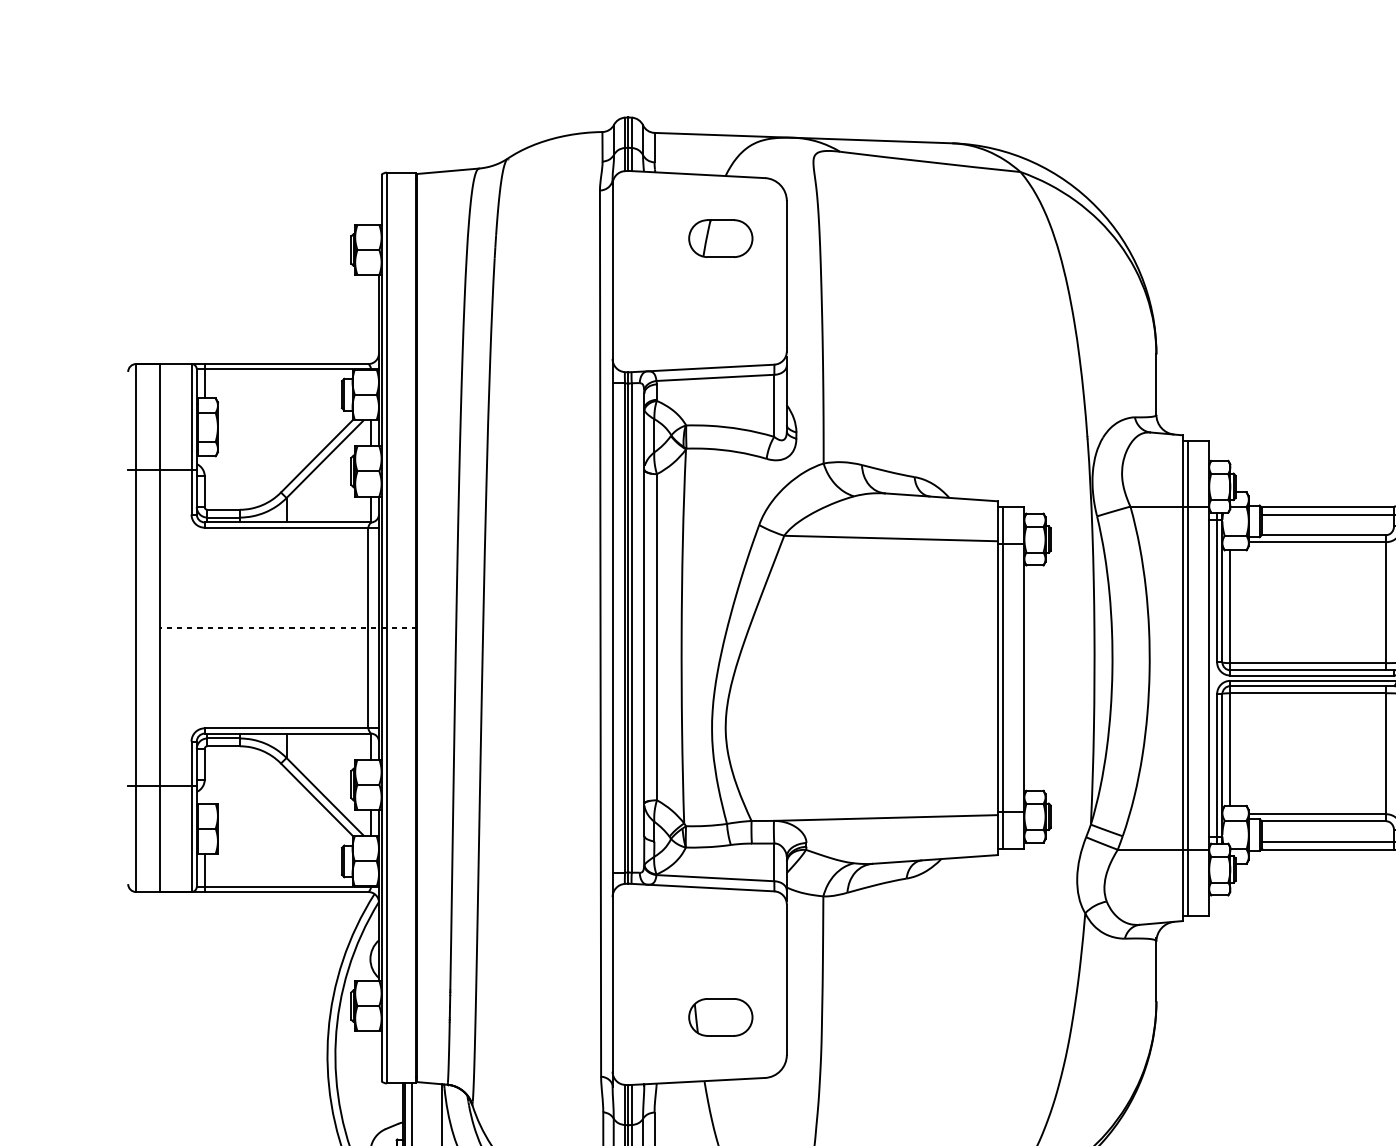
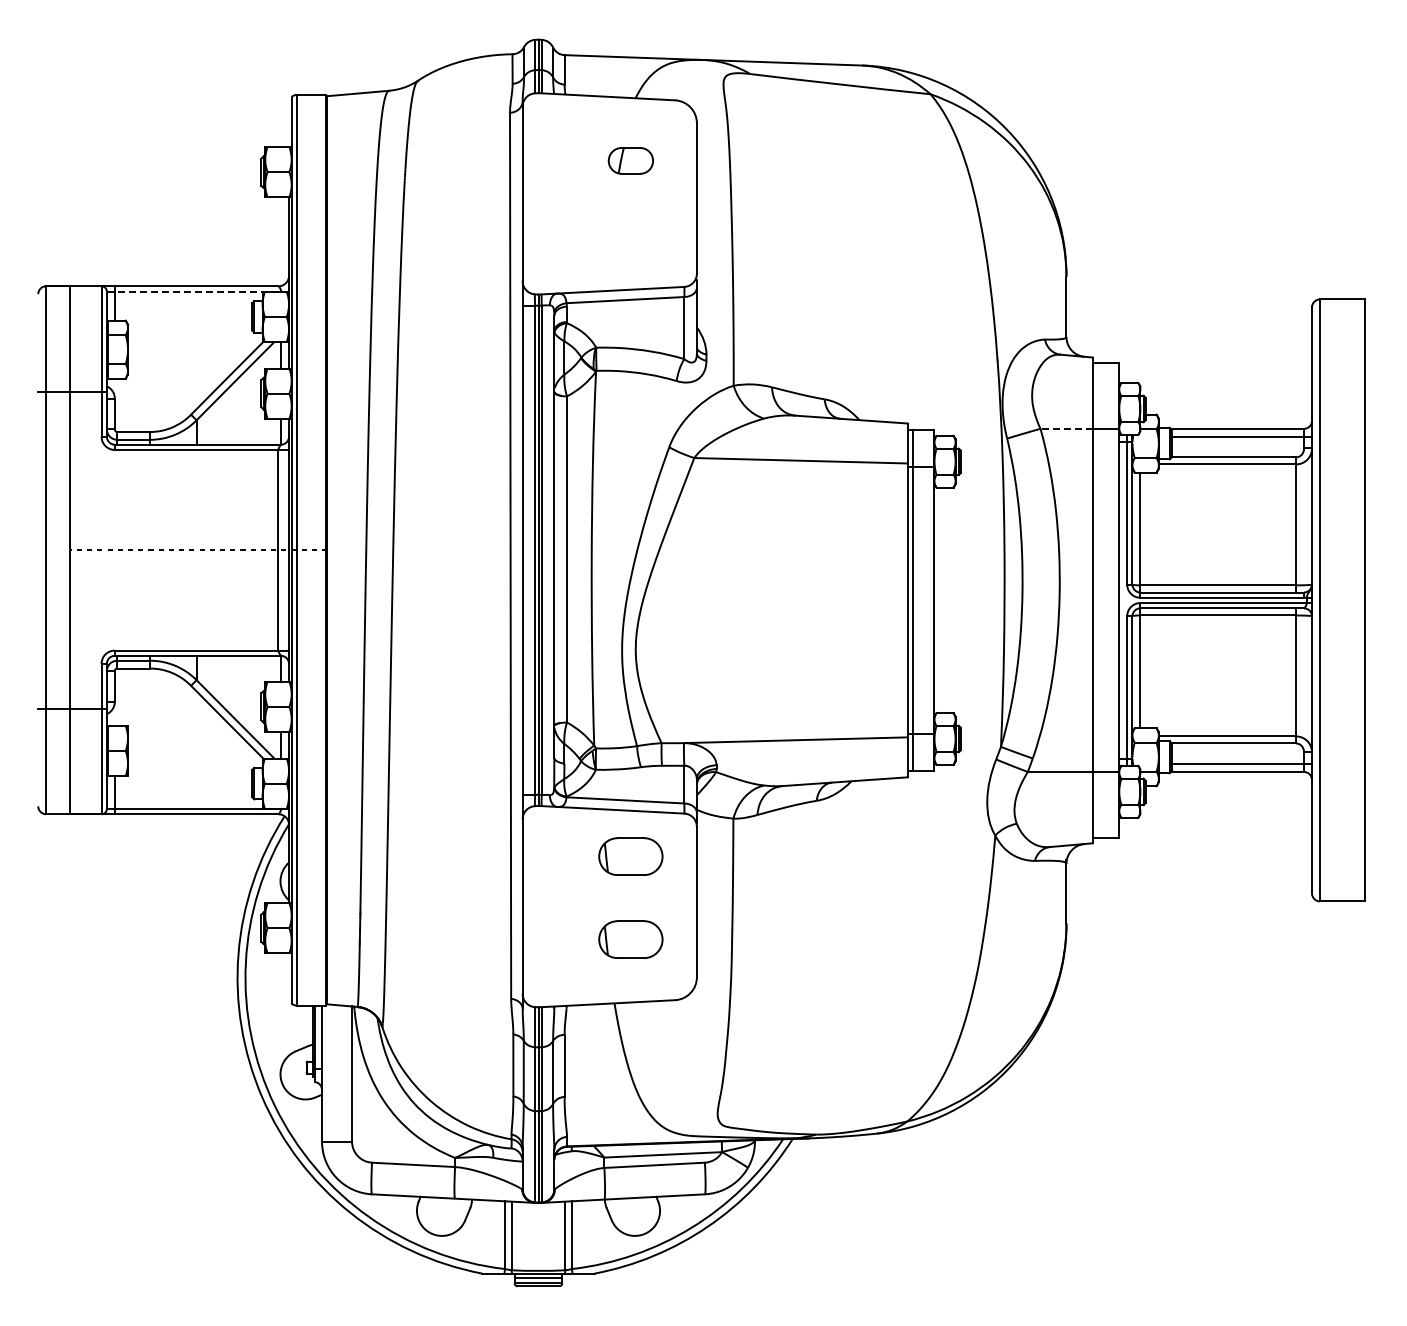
part: (720, 238) -> (630, 160), size x0.7
line: (288, 369) -> (198, 291), solid -> dashed
line: (1156, 506) -> (1066, 428), solid -> dashed
line: (1188, 678) -> (1098, 600), removed
part: (720, 934) -> (630, 856), added

